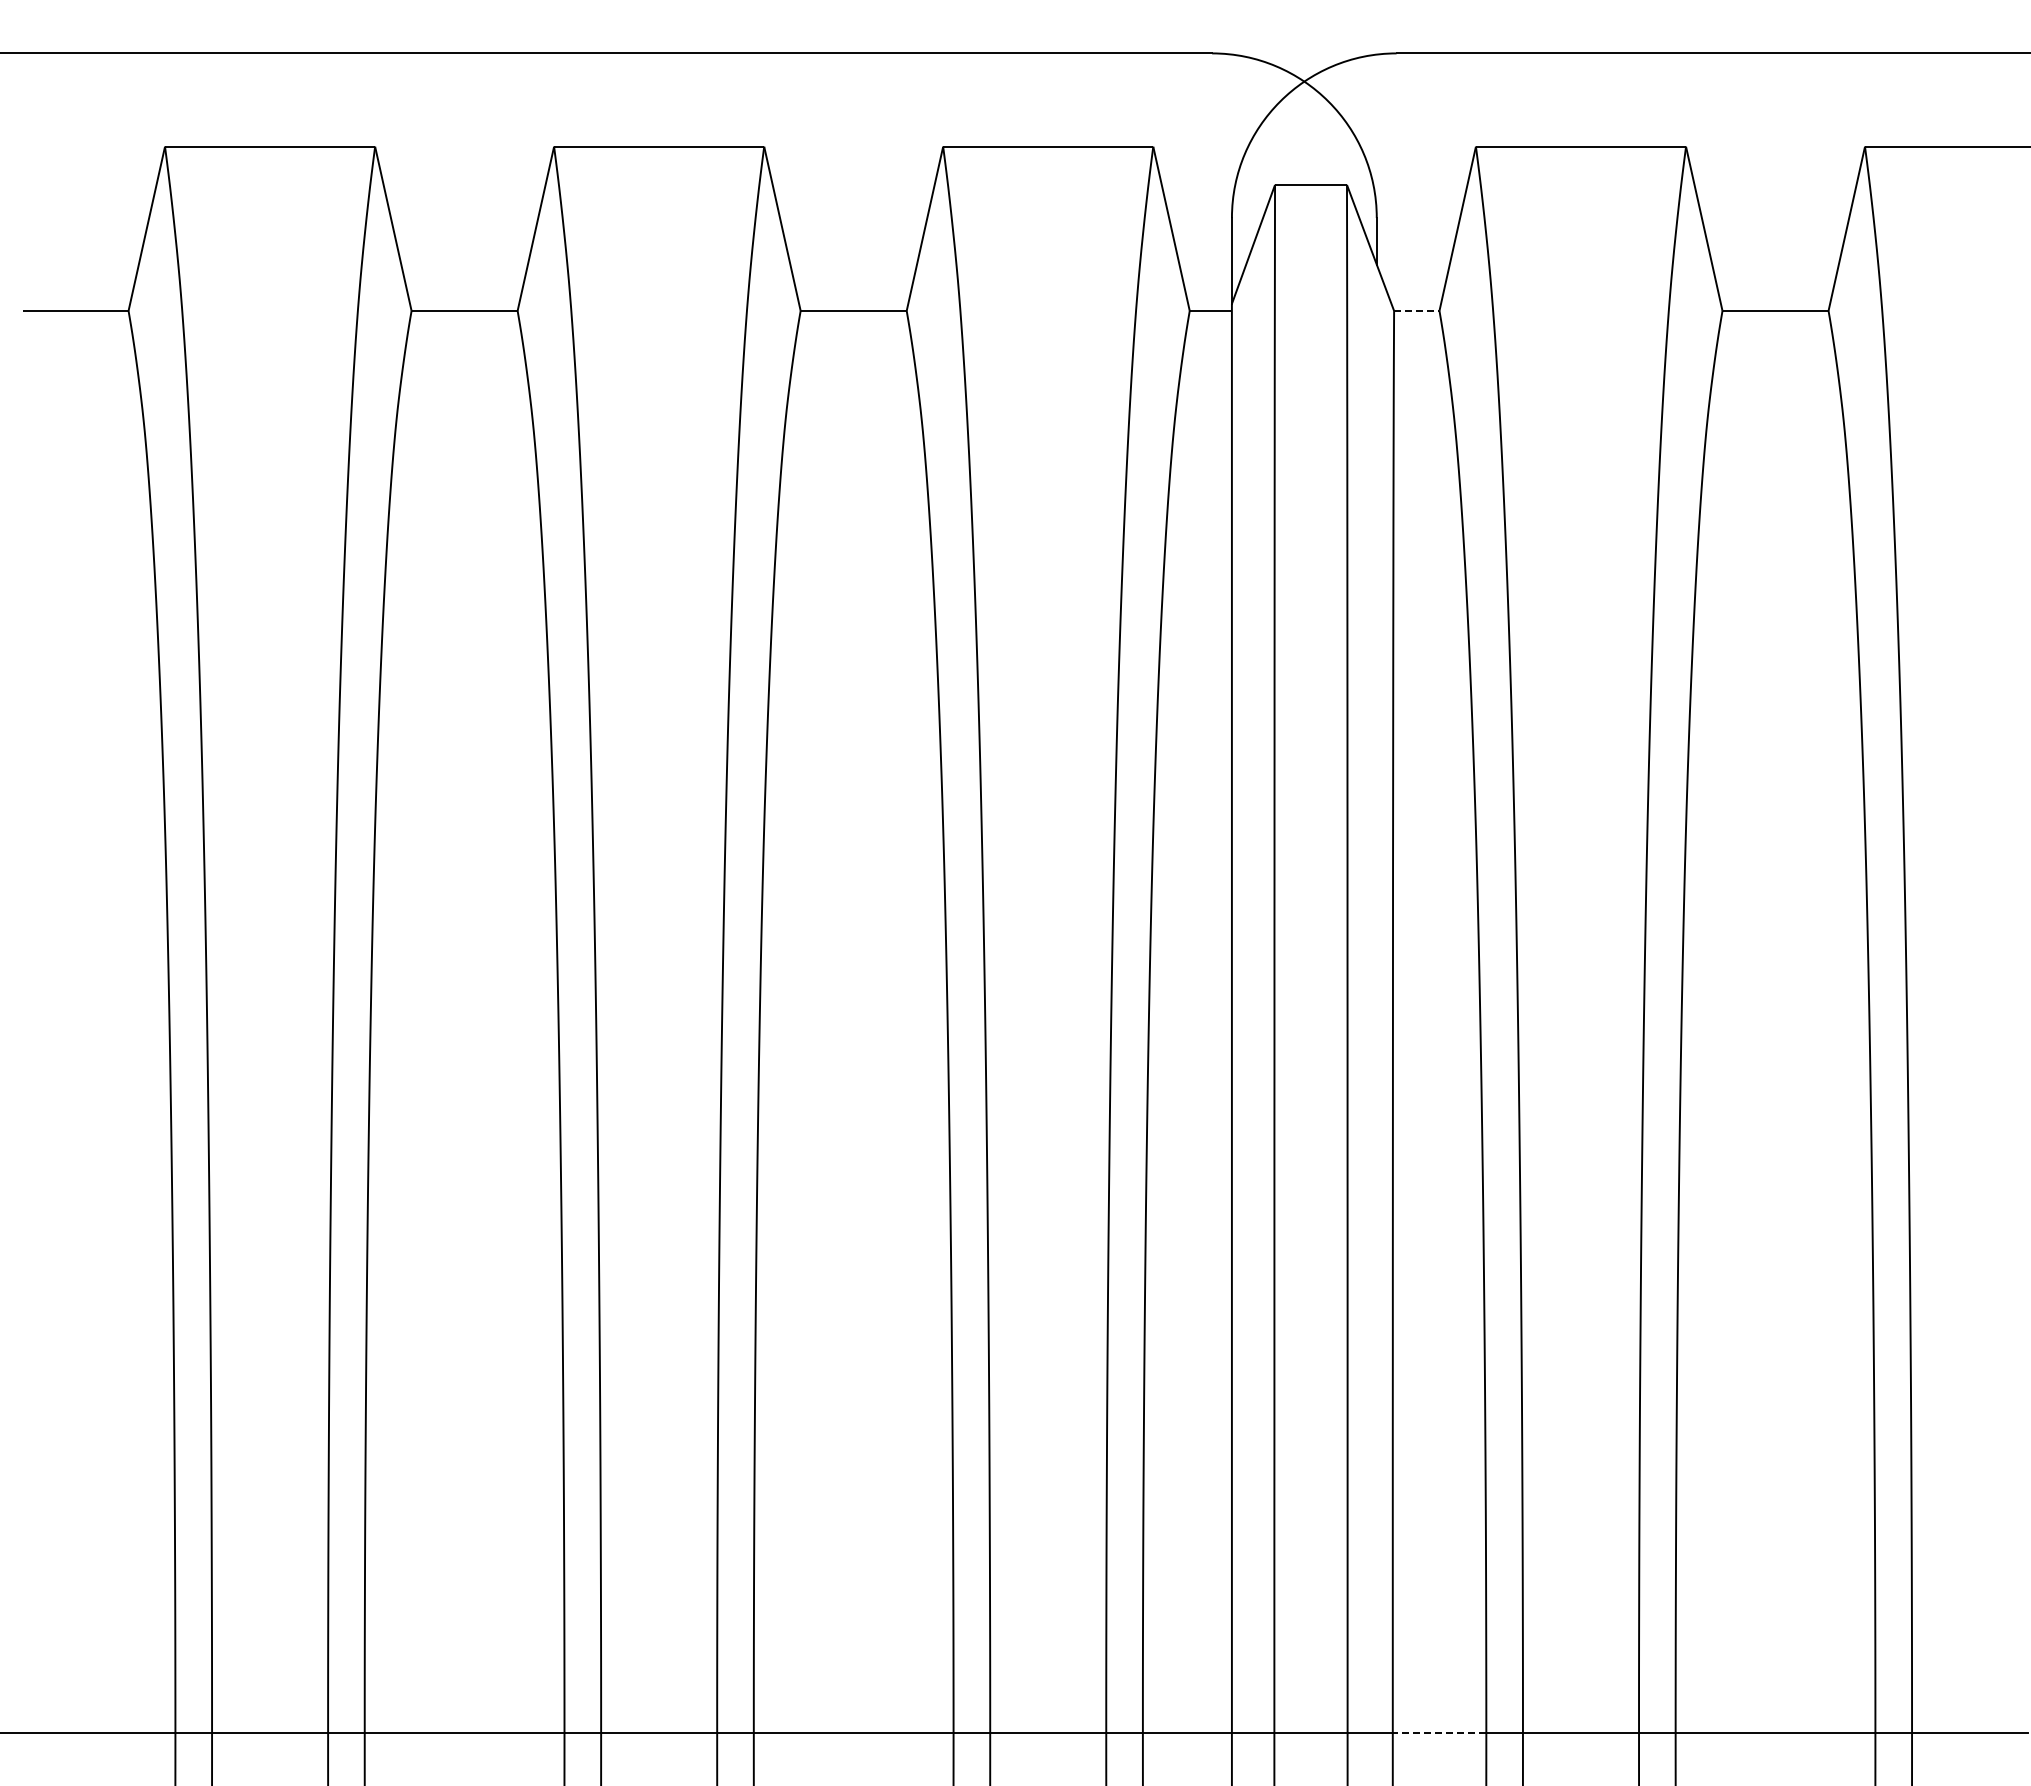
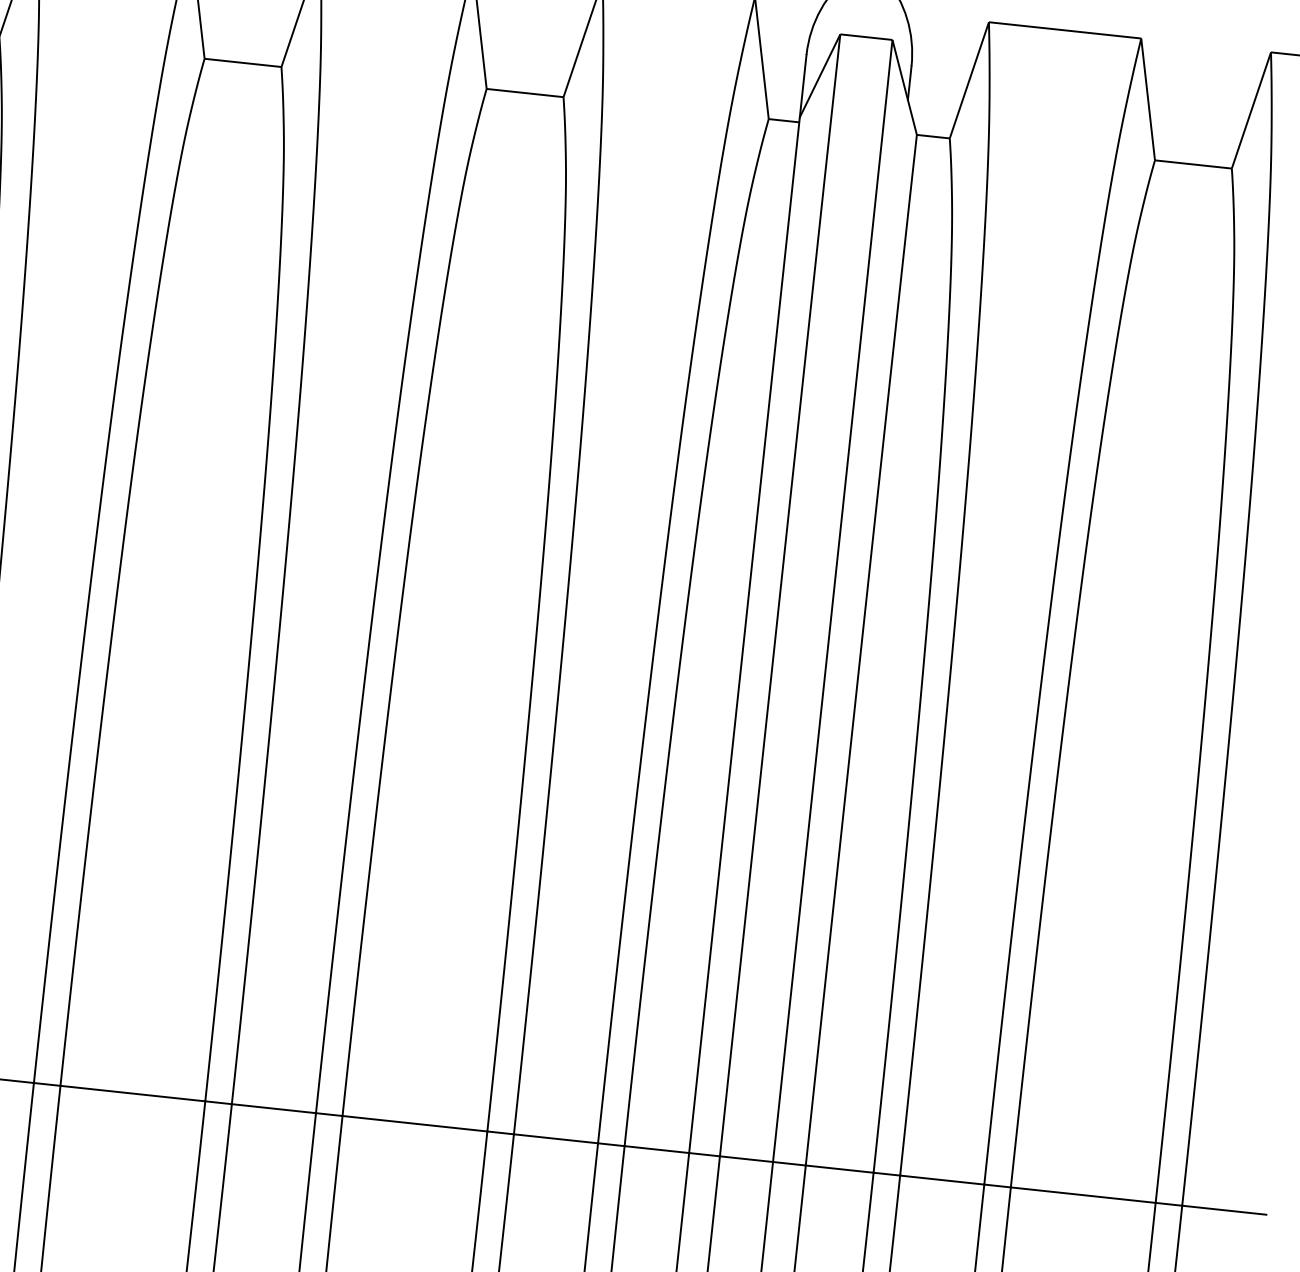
line: (1416, 310) -> (933, 136), dashed -> solid
line: (1439, 1732) -> (839, 1169), dashed -> solid

